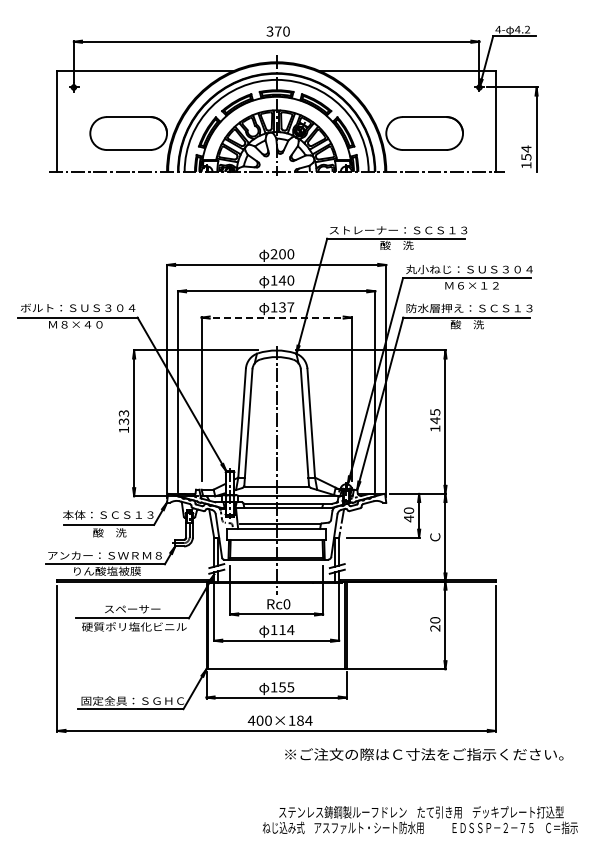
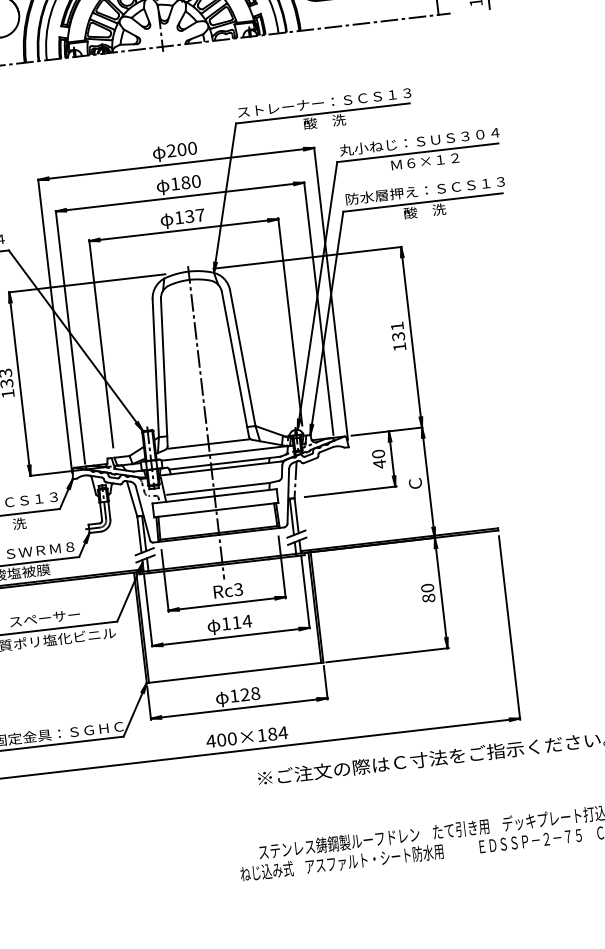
text: (282, 280) -> (185, 182), 140 -> 180
line: (277, 317) -> (184, 229), dashed -> solid
text: (435, 416) -> (398, 331), 145 -> 131
text: (286, 604) -> (238, 589), Rc0 -> Rc3
text: (435, 628) -> (429, 598), 20 -> 80
text: (286, 687) -> (250, 694), 155 -> 128

